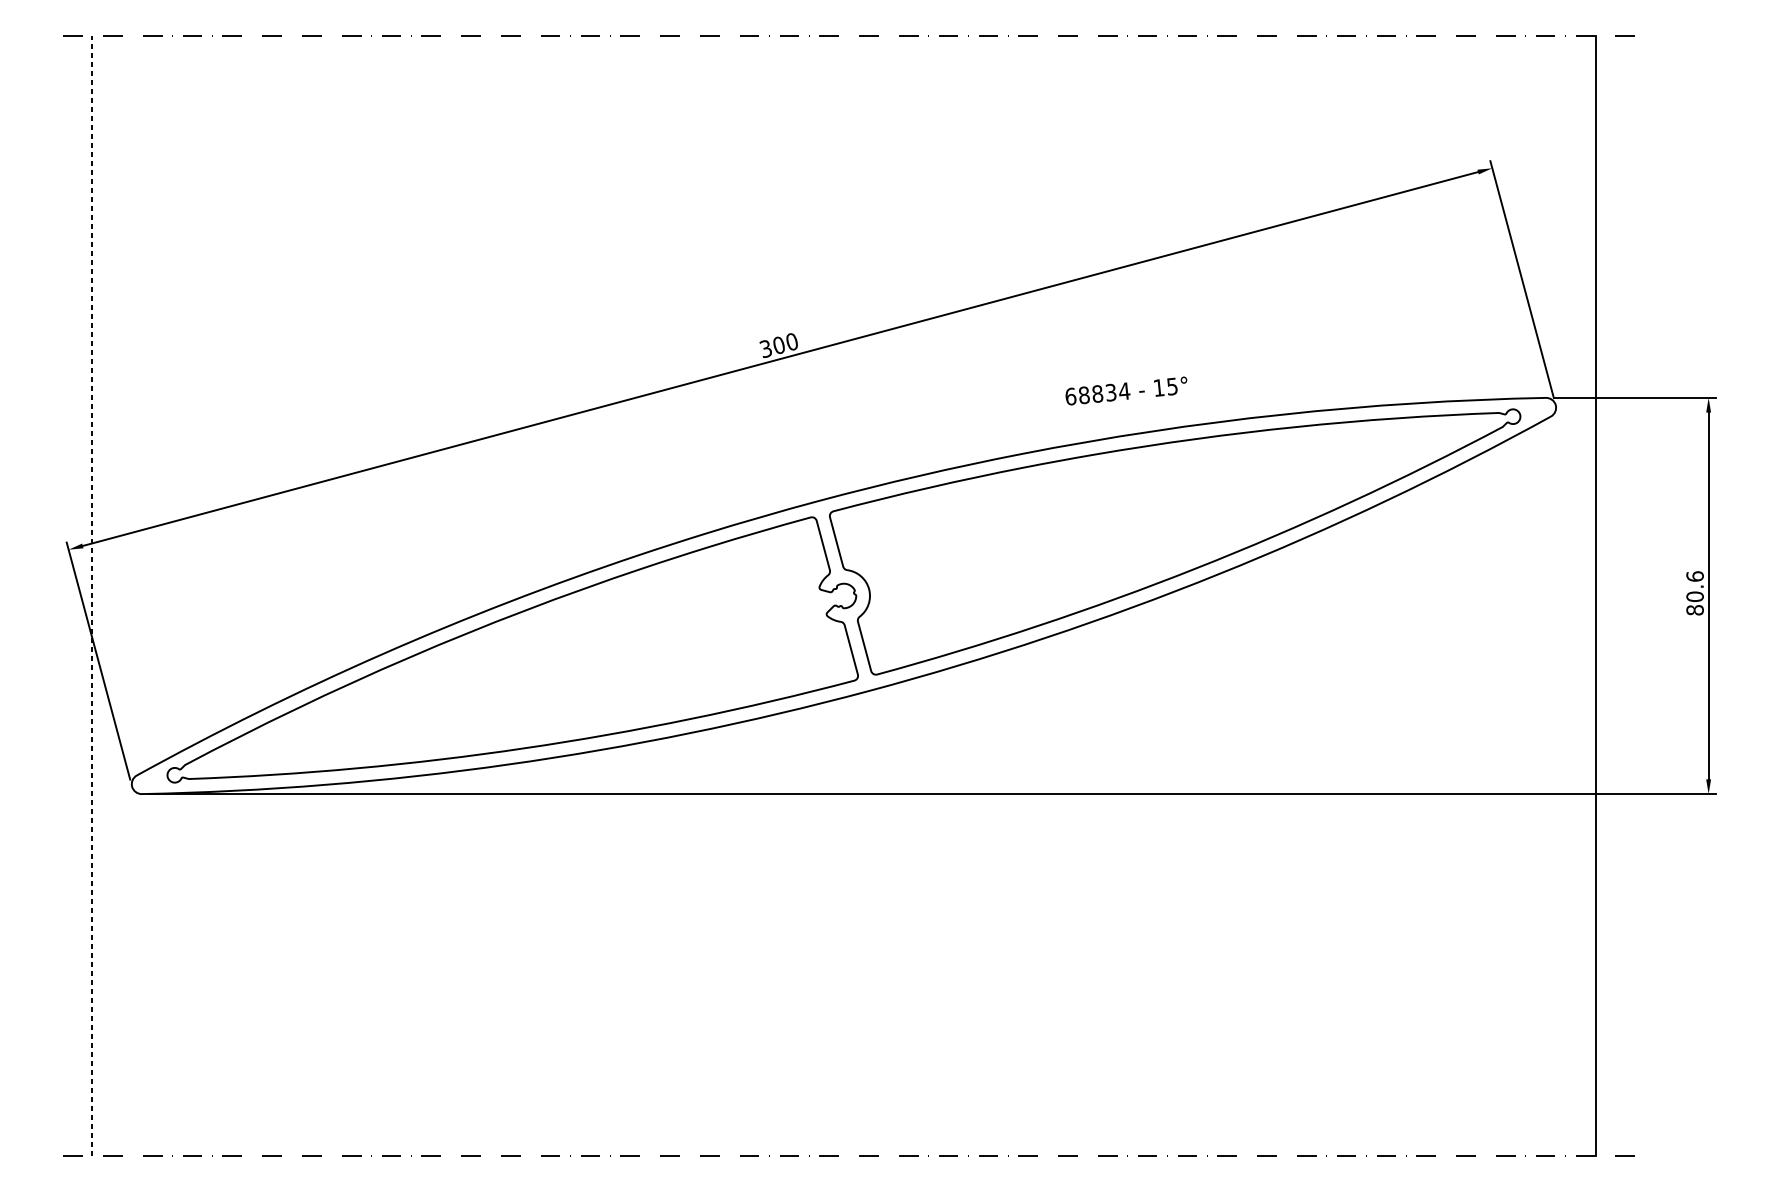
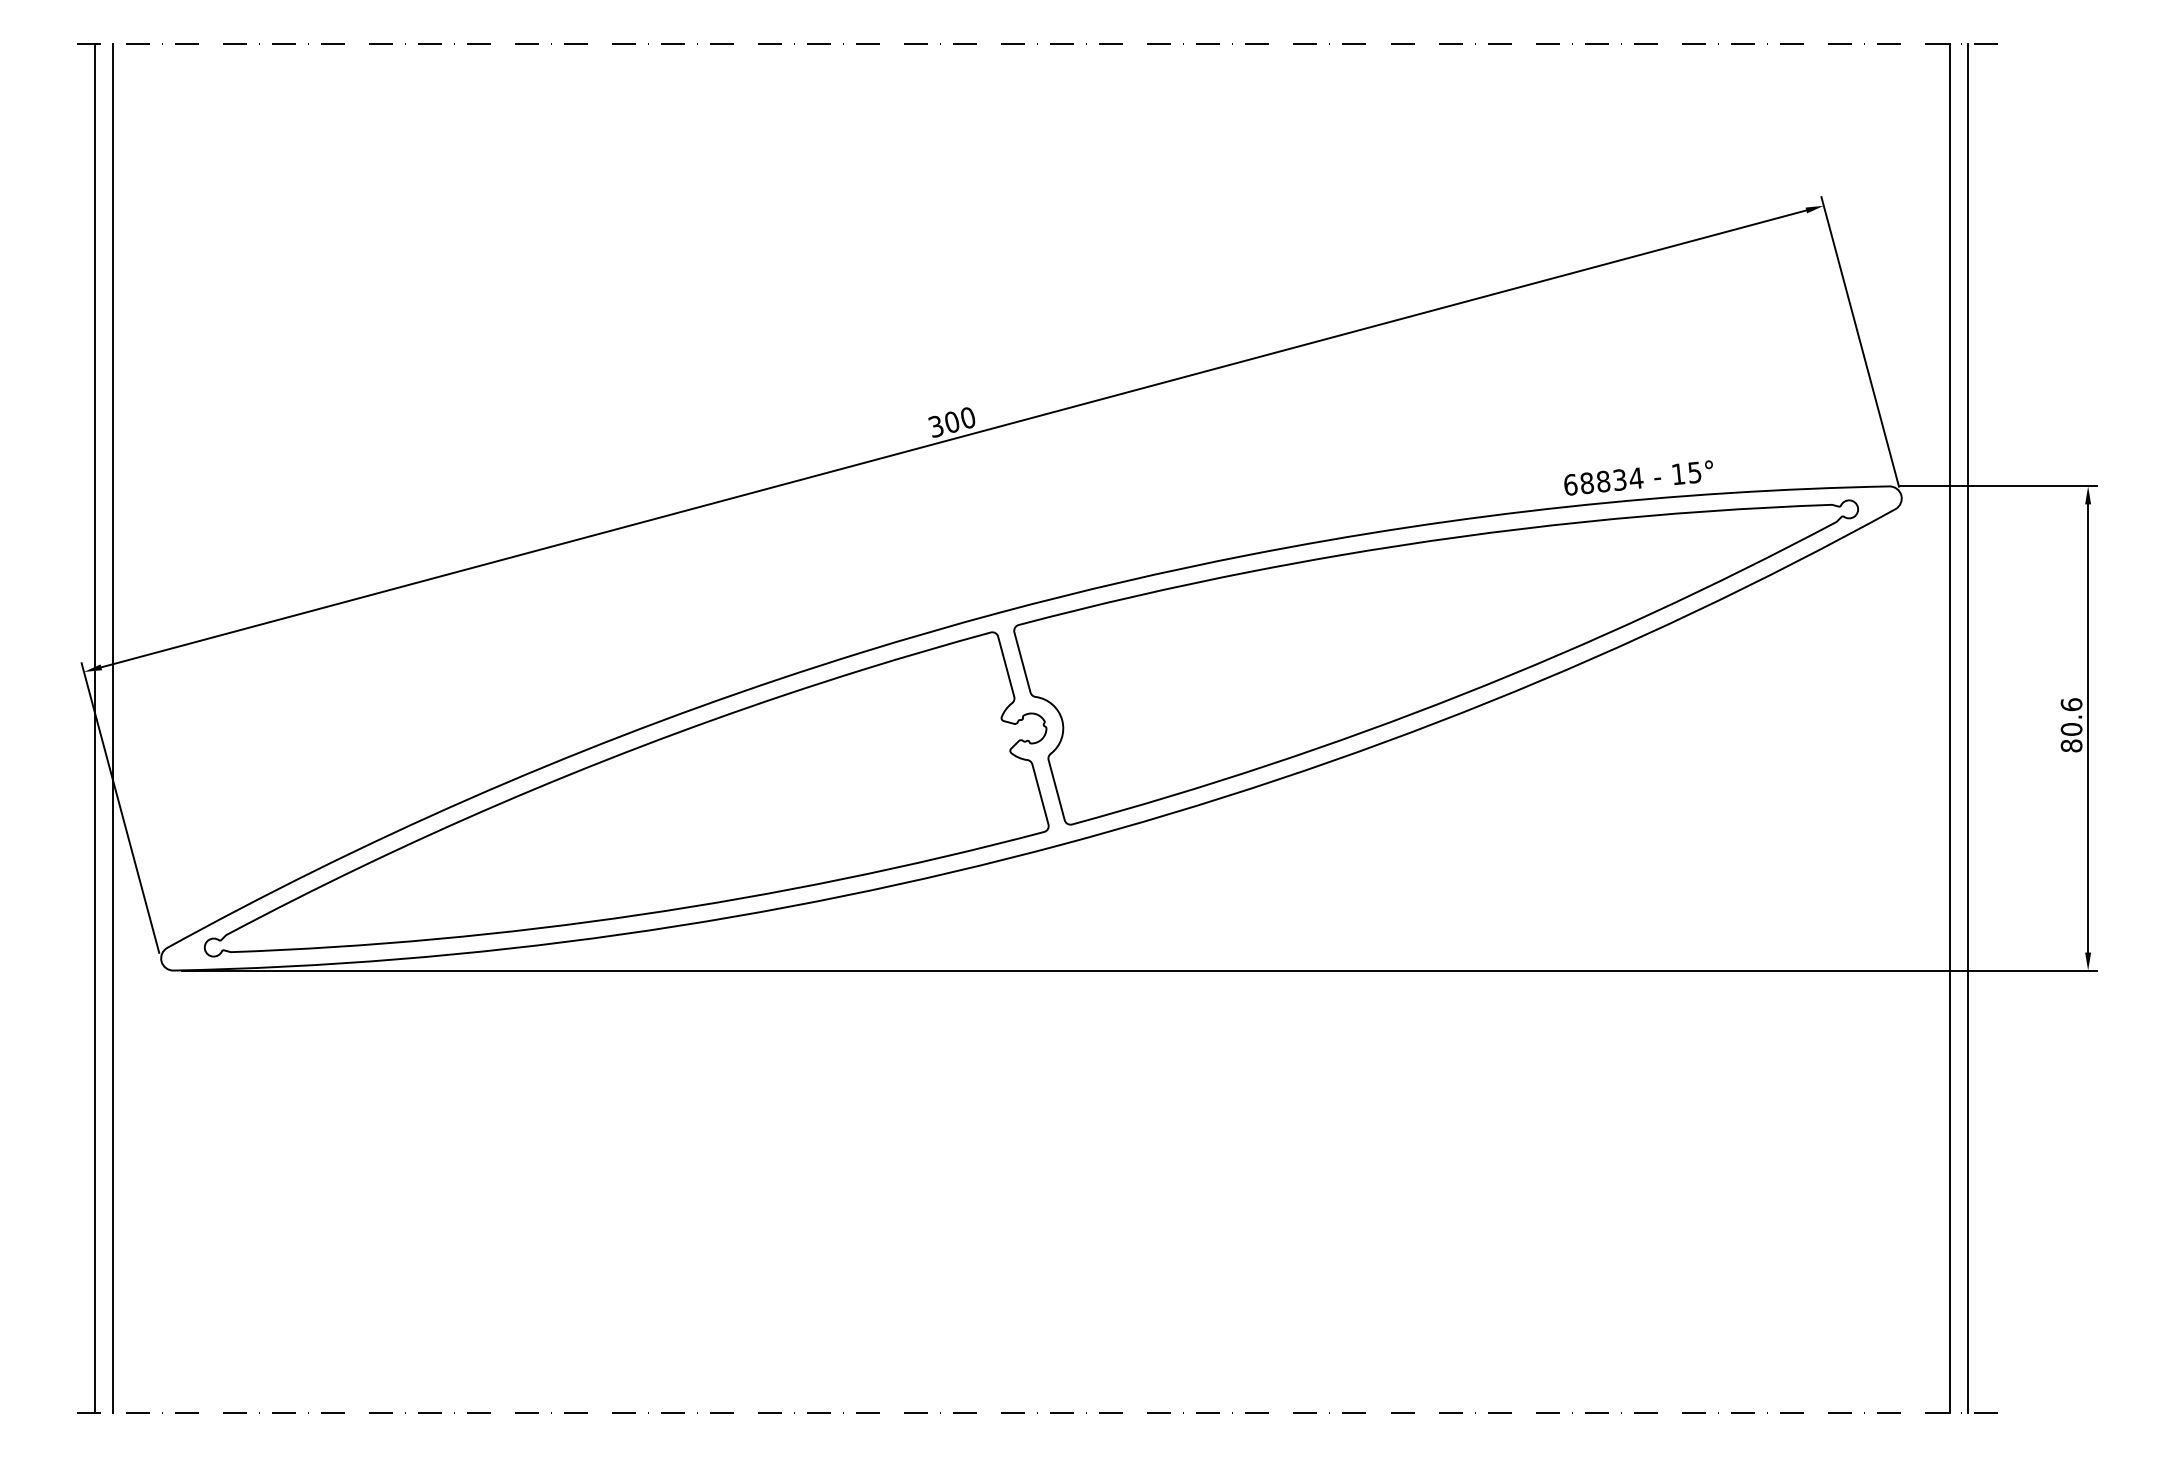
text: (1126, 390) -> (1638, 477), moved
line: (77, 596) -> (94, 728), added
line: (91, 596) -> (112, 728), dashed -> solid
line: (1610, 596) -> (1968, 728), added

